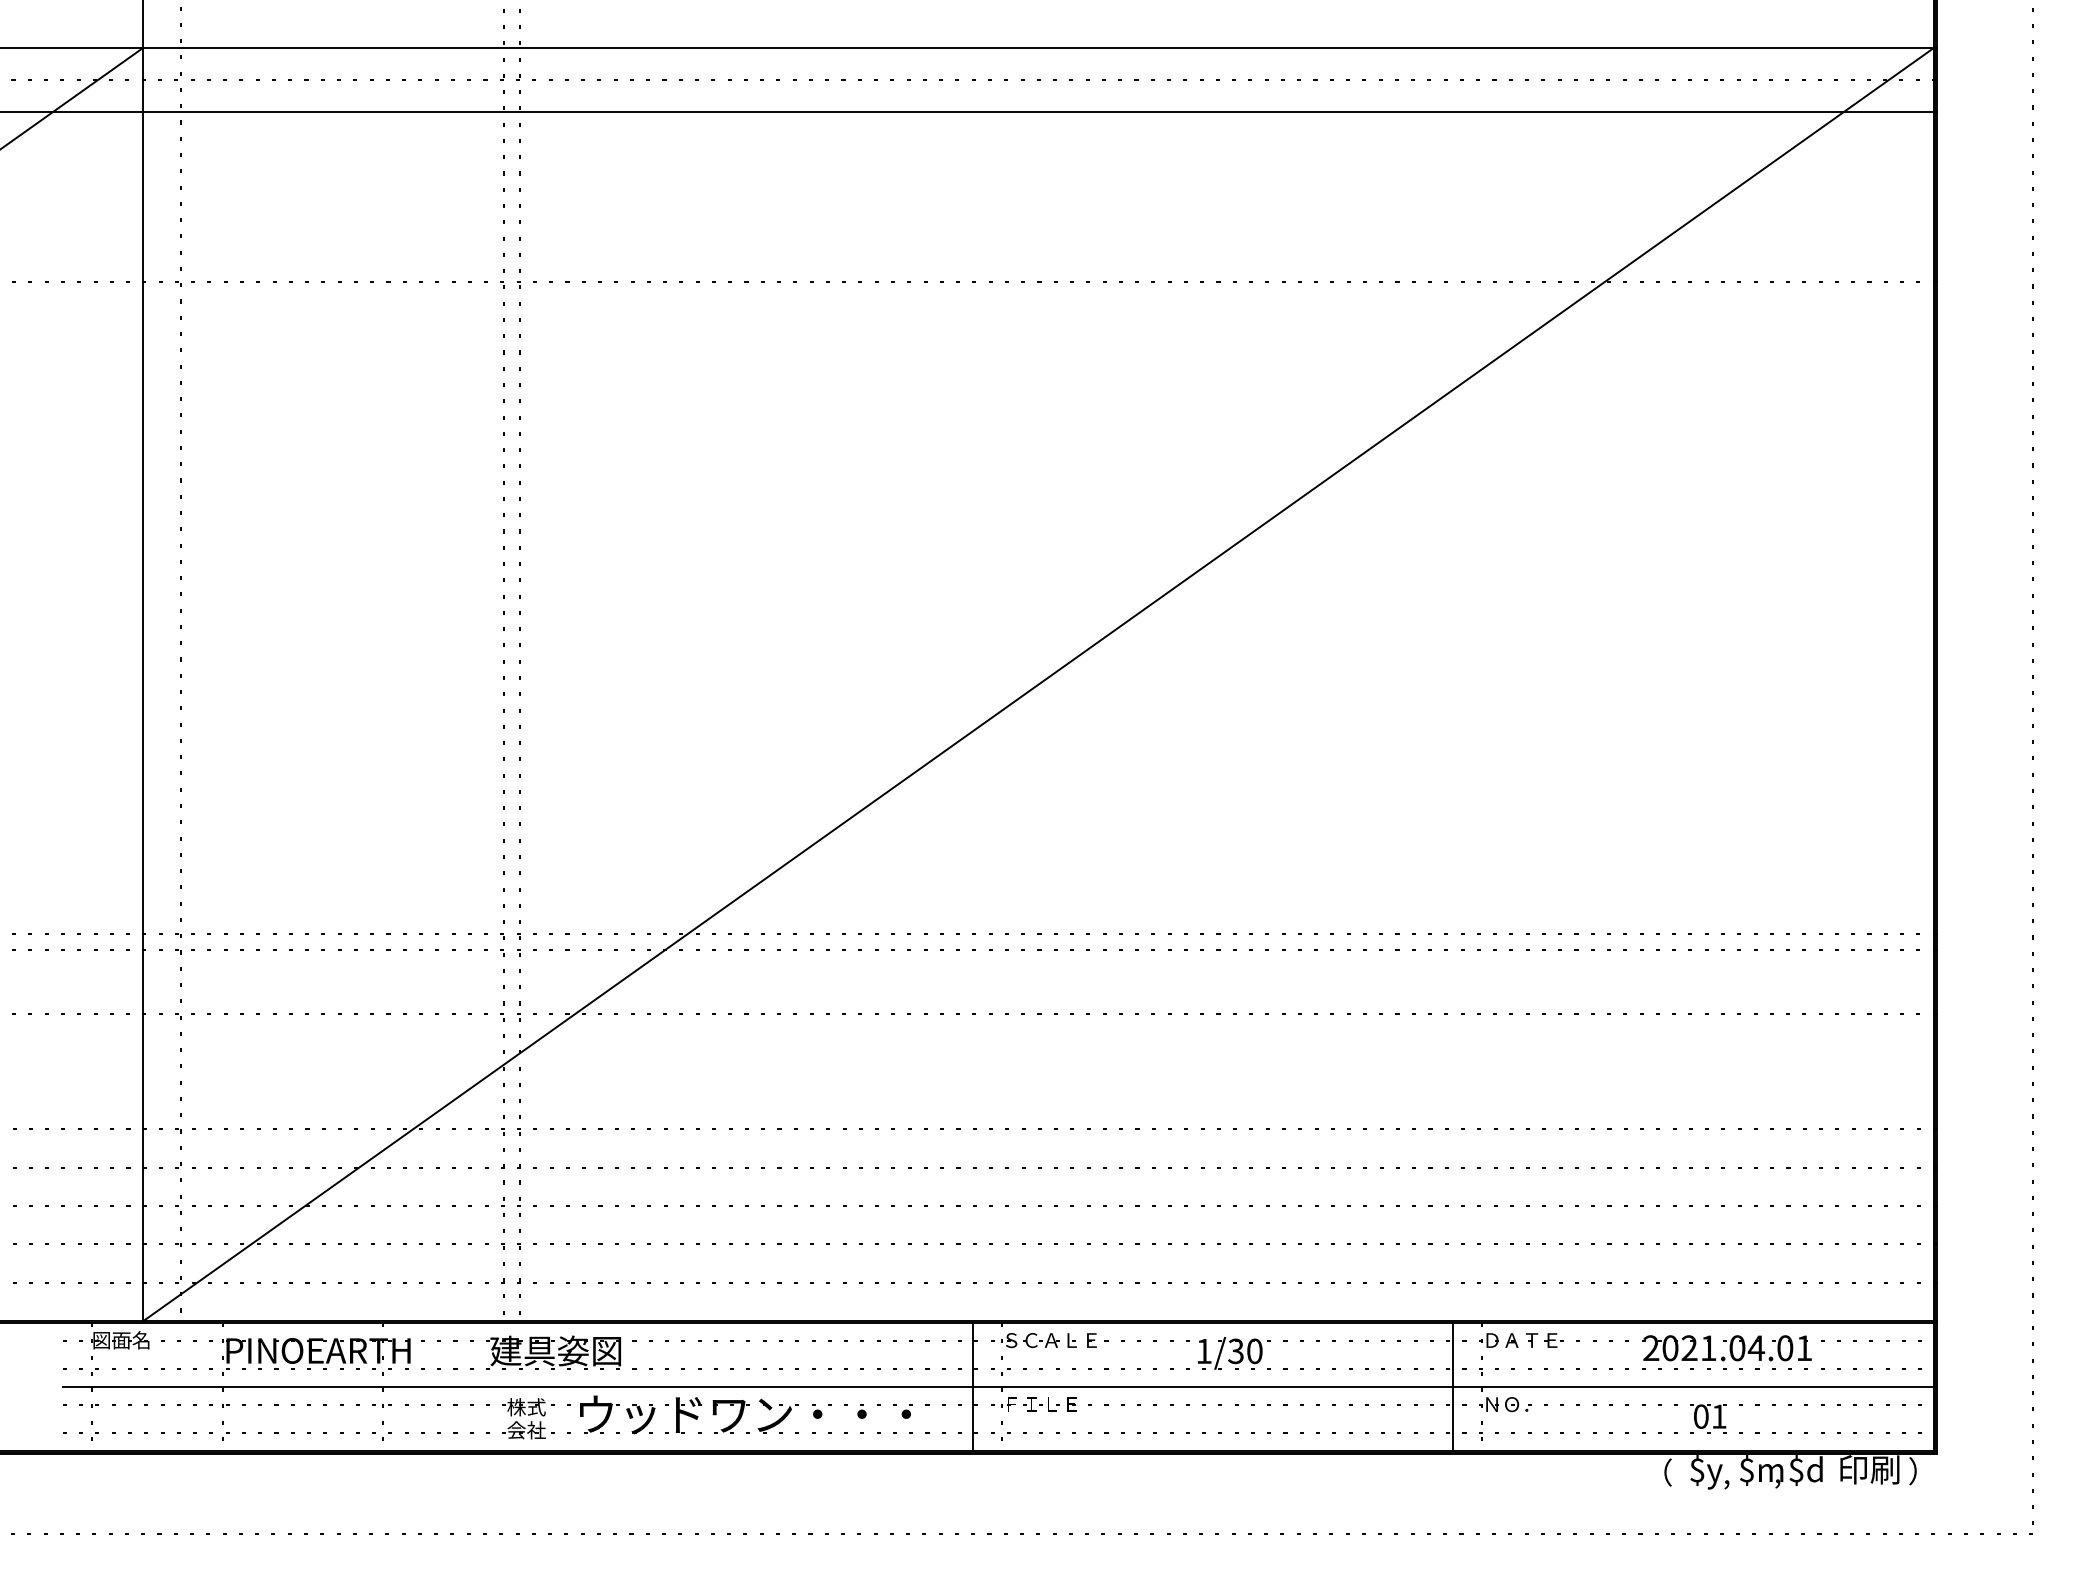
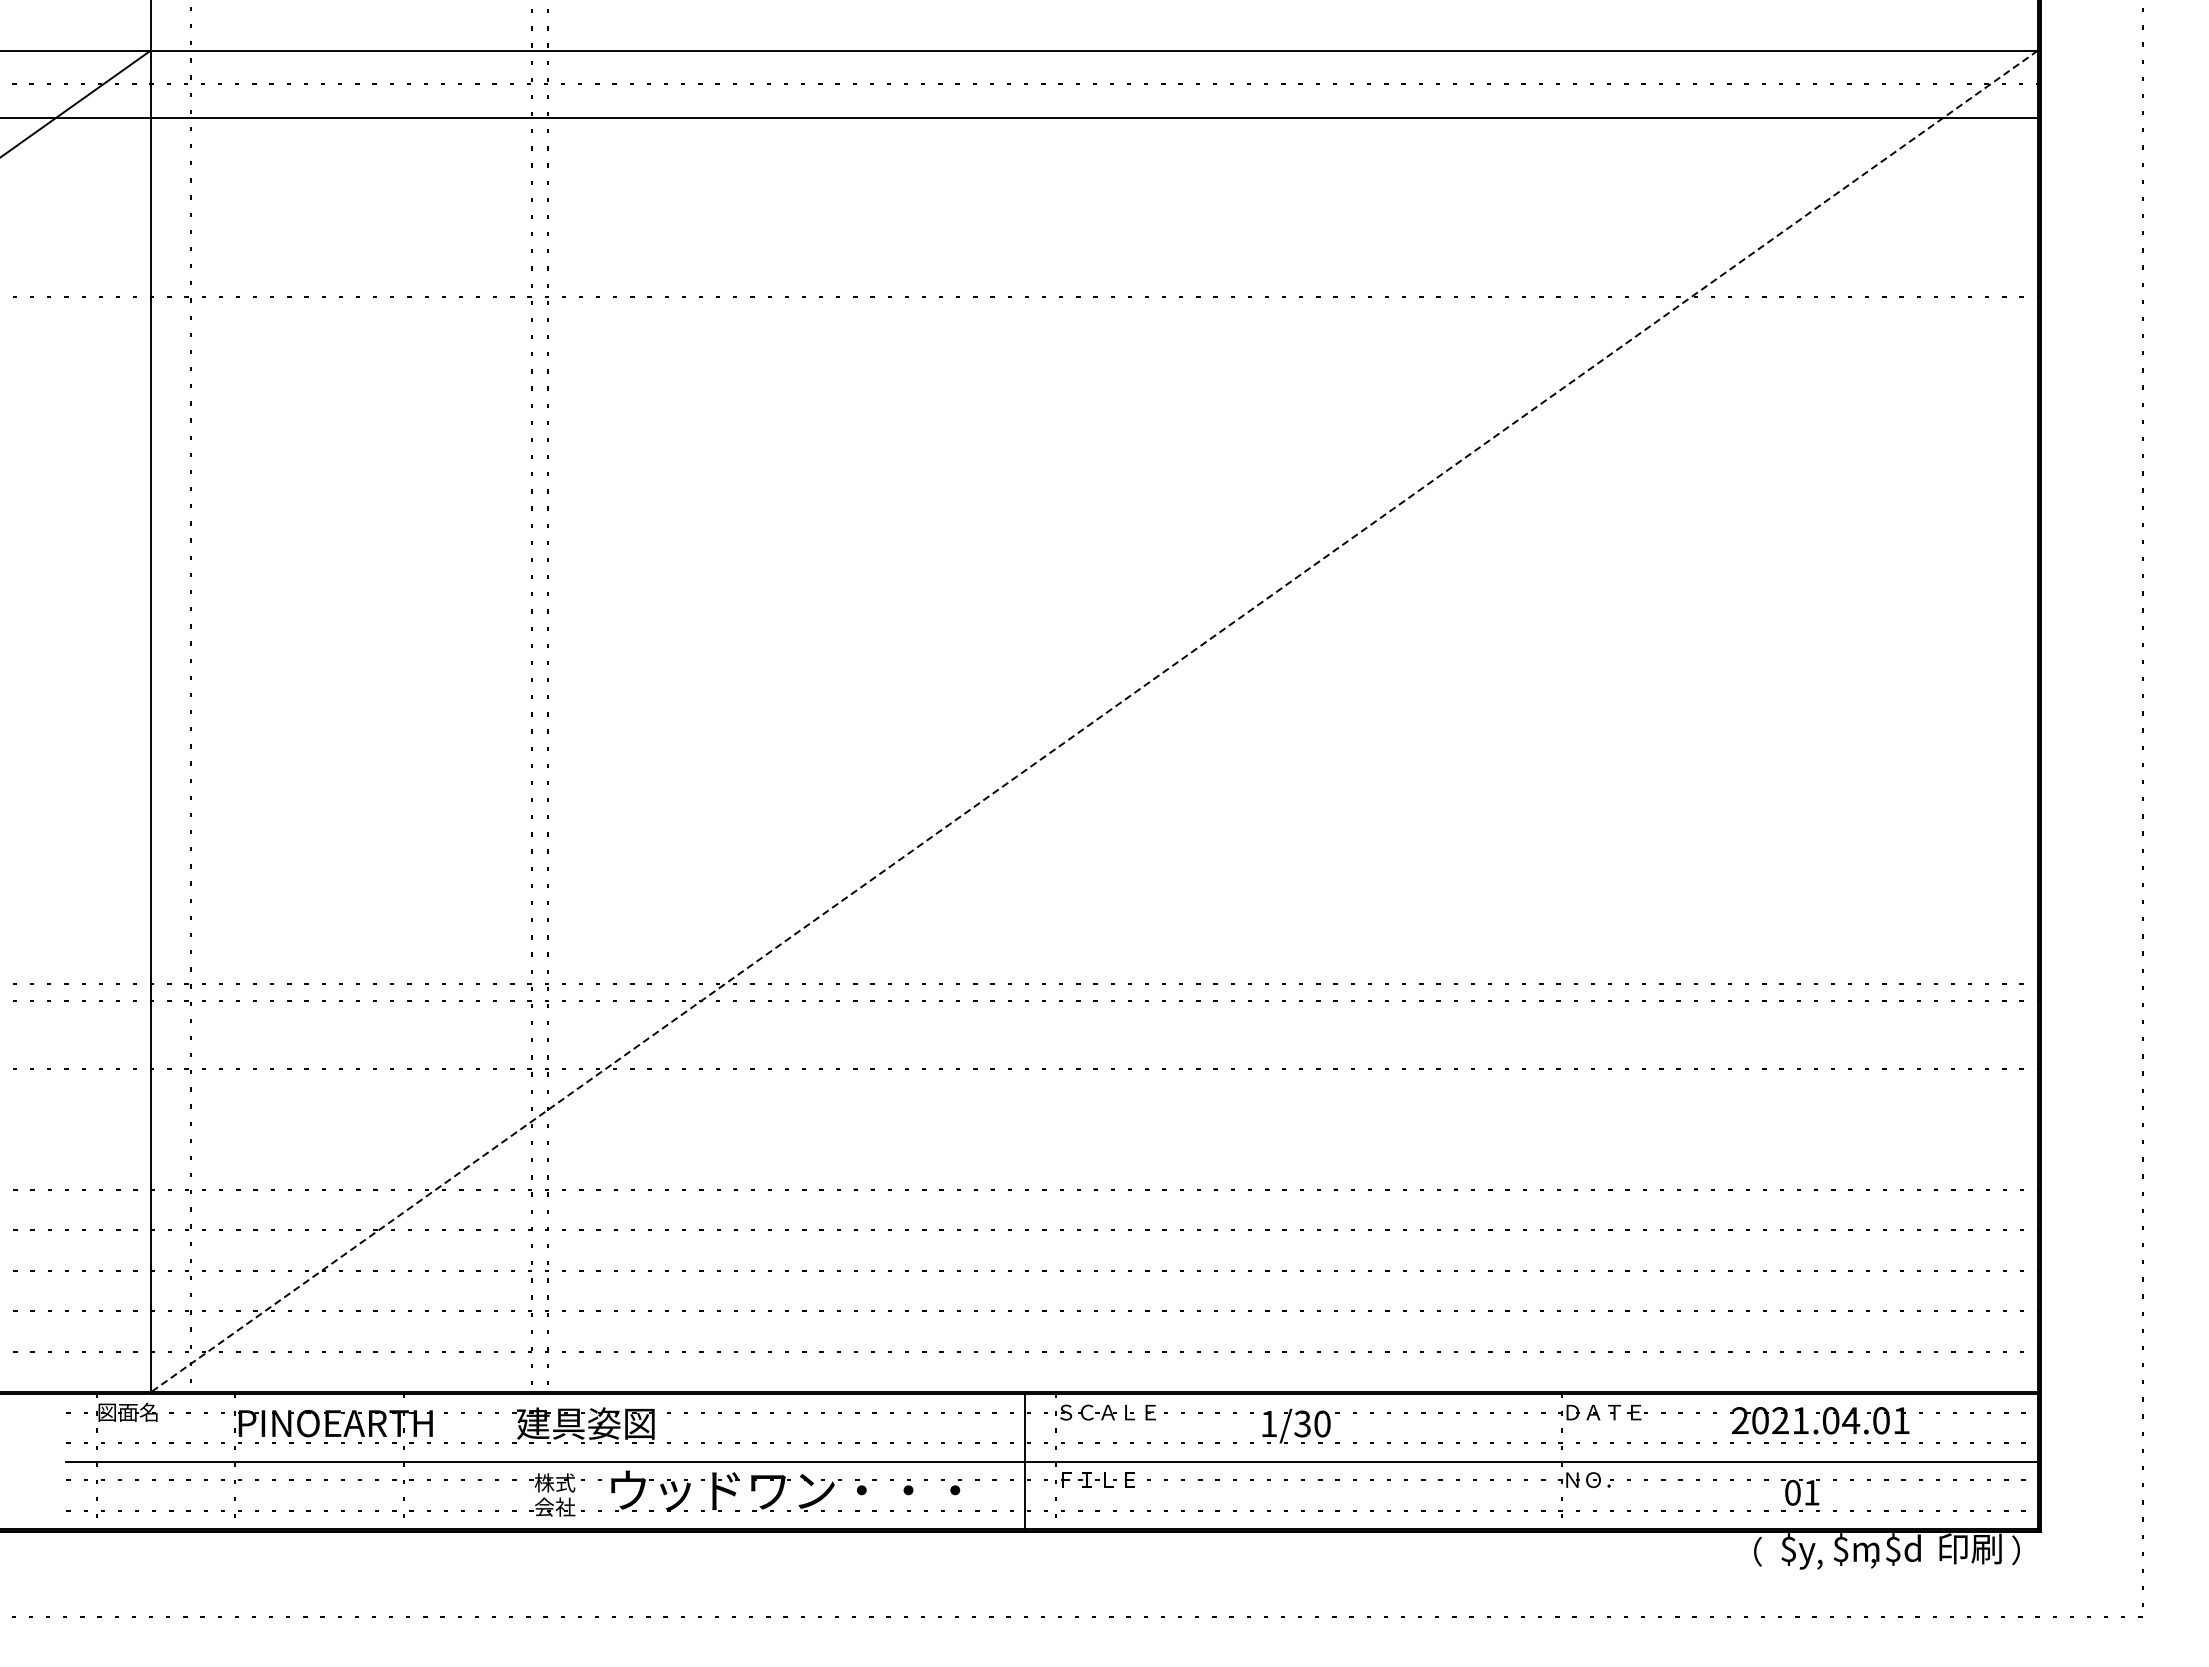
line: (1038, 684) -> (1094, 721), solid -> dashed
line: (1453, 1386) -> (1531, 1461), removed

